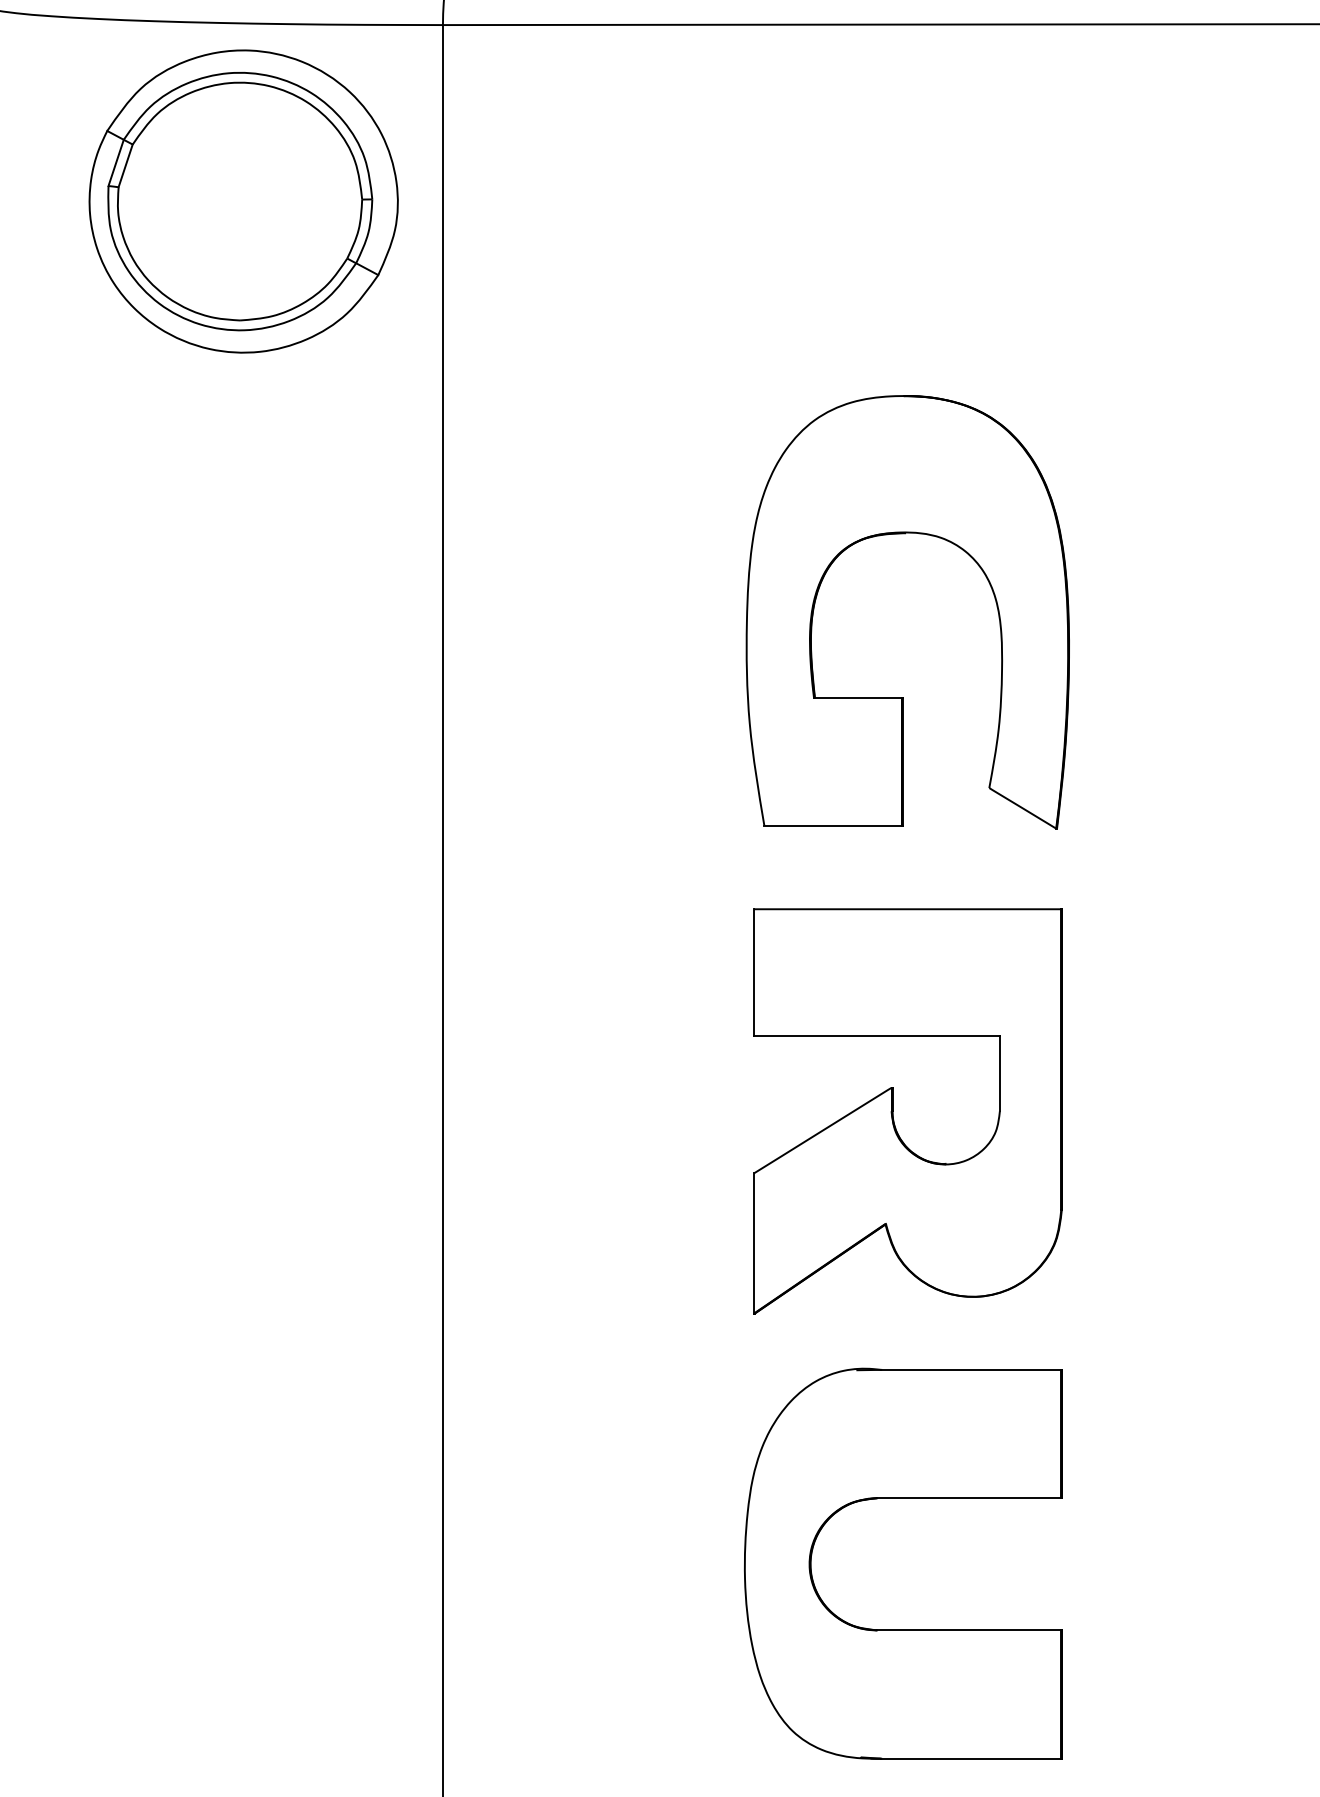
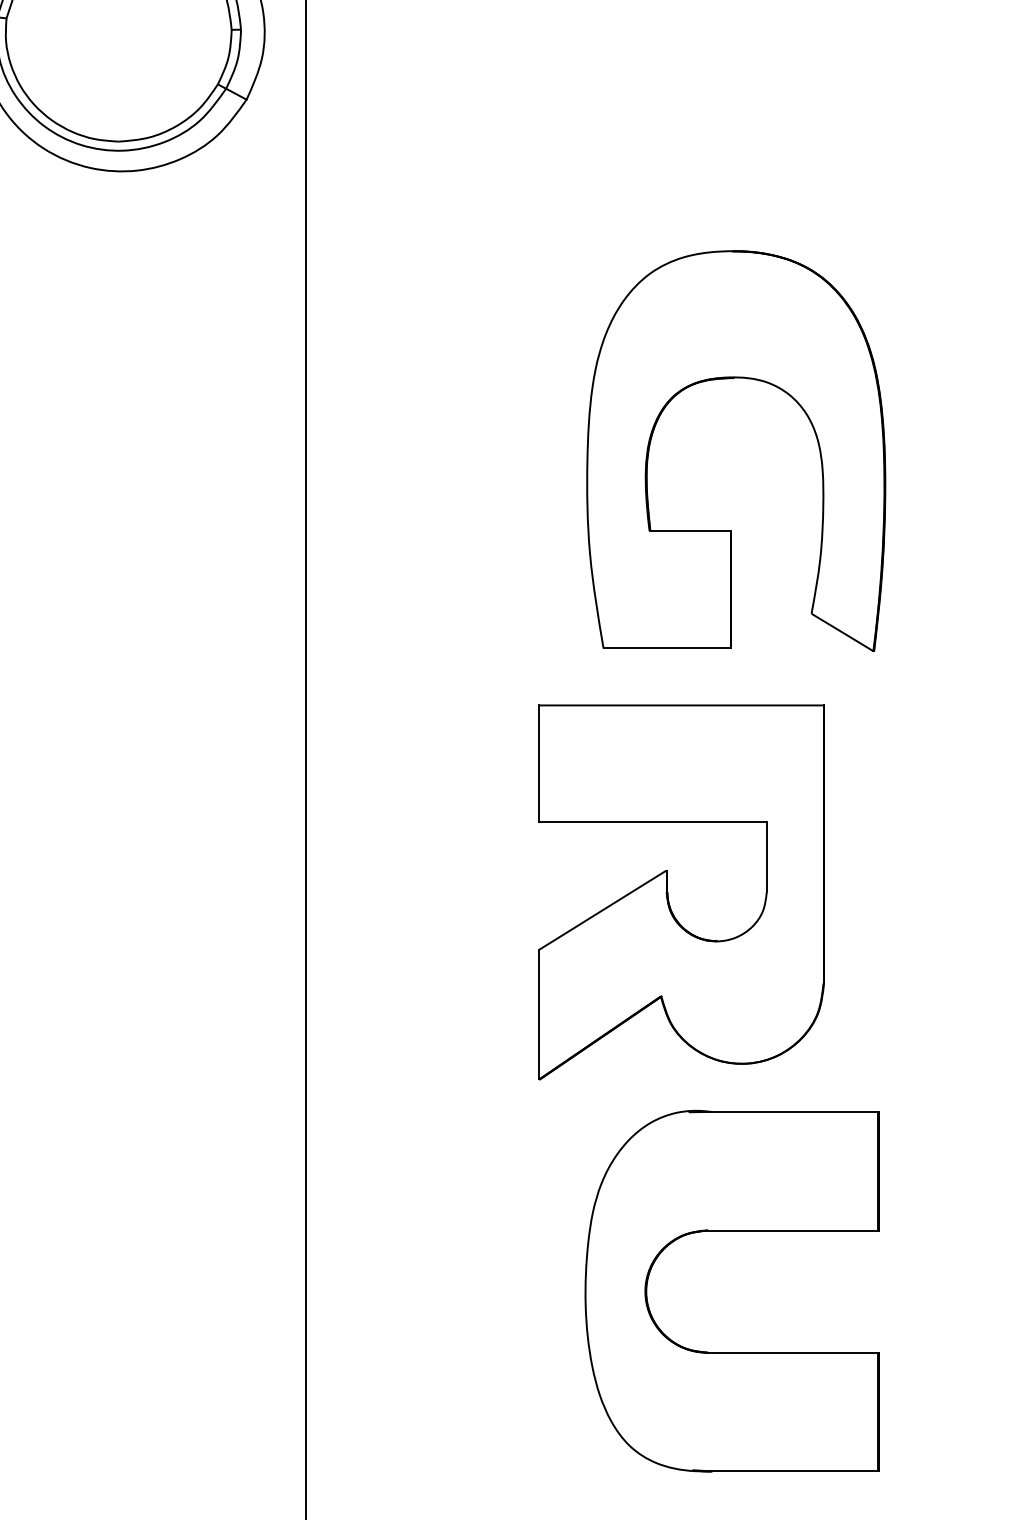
part: (905, 534) -> (734, 379), moved
part: (893, 1111) -> (668, 892), moved

